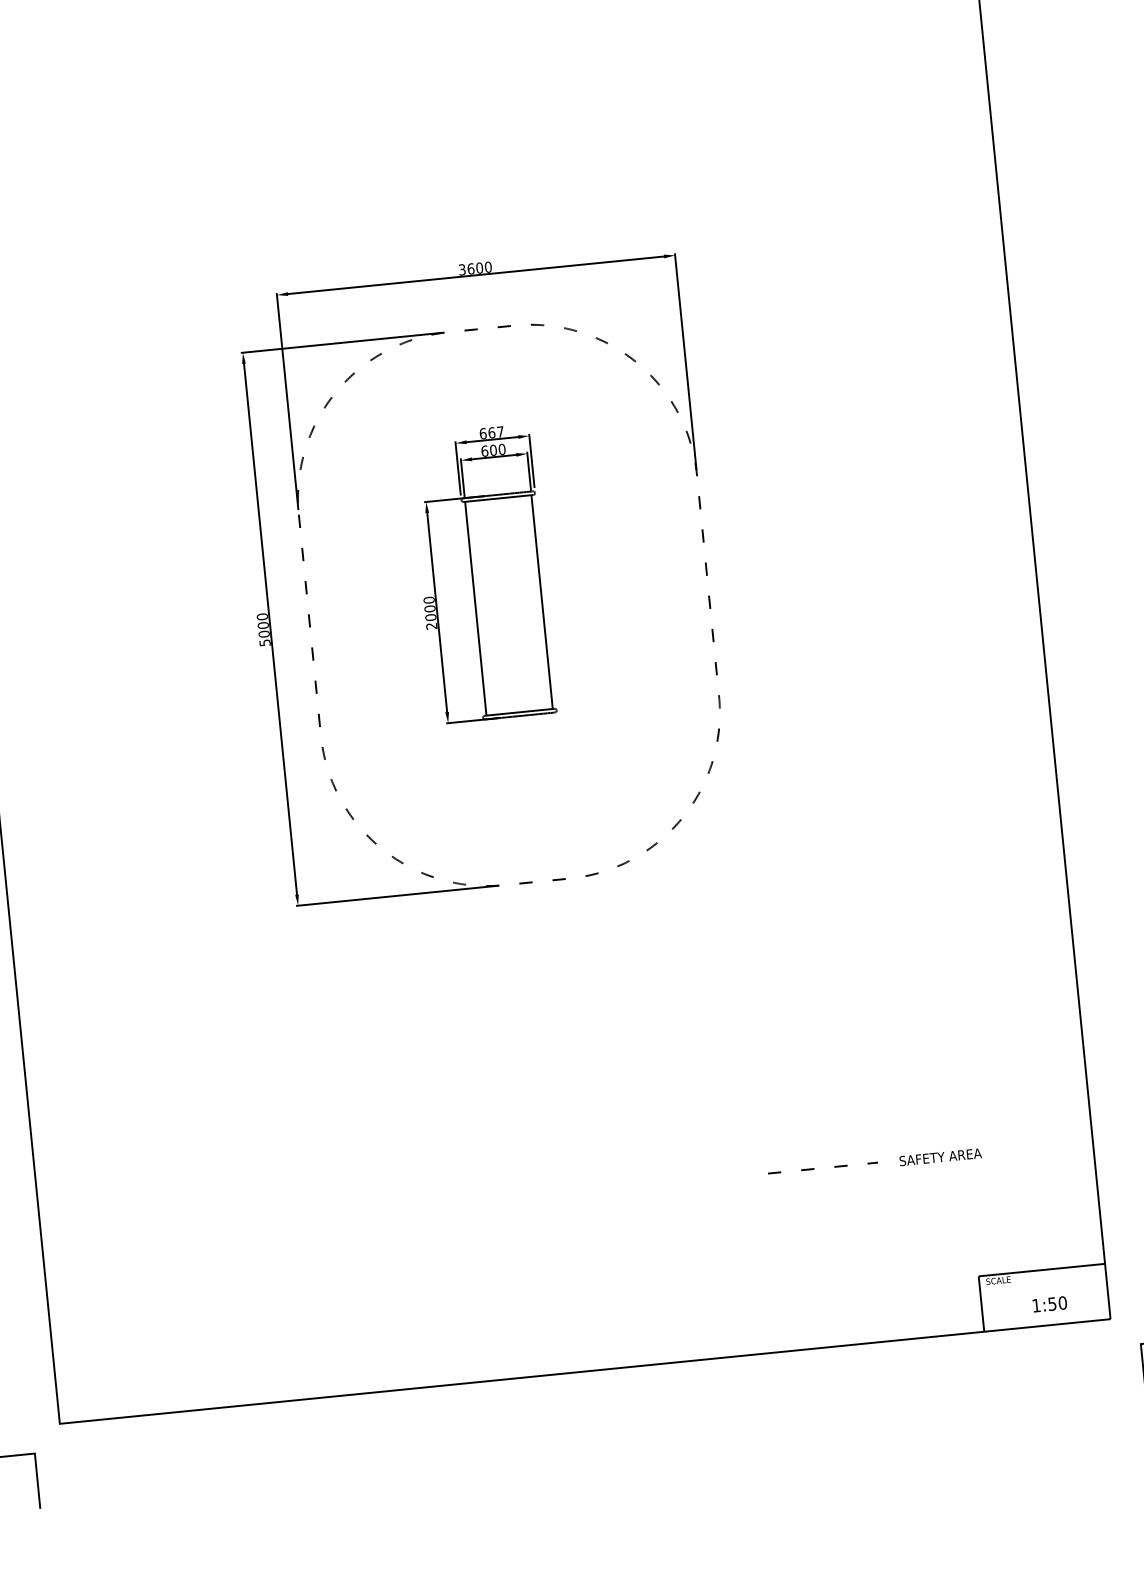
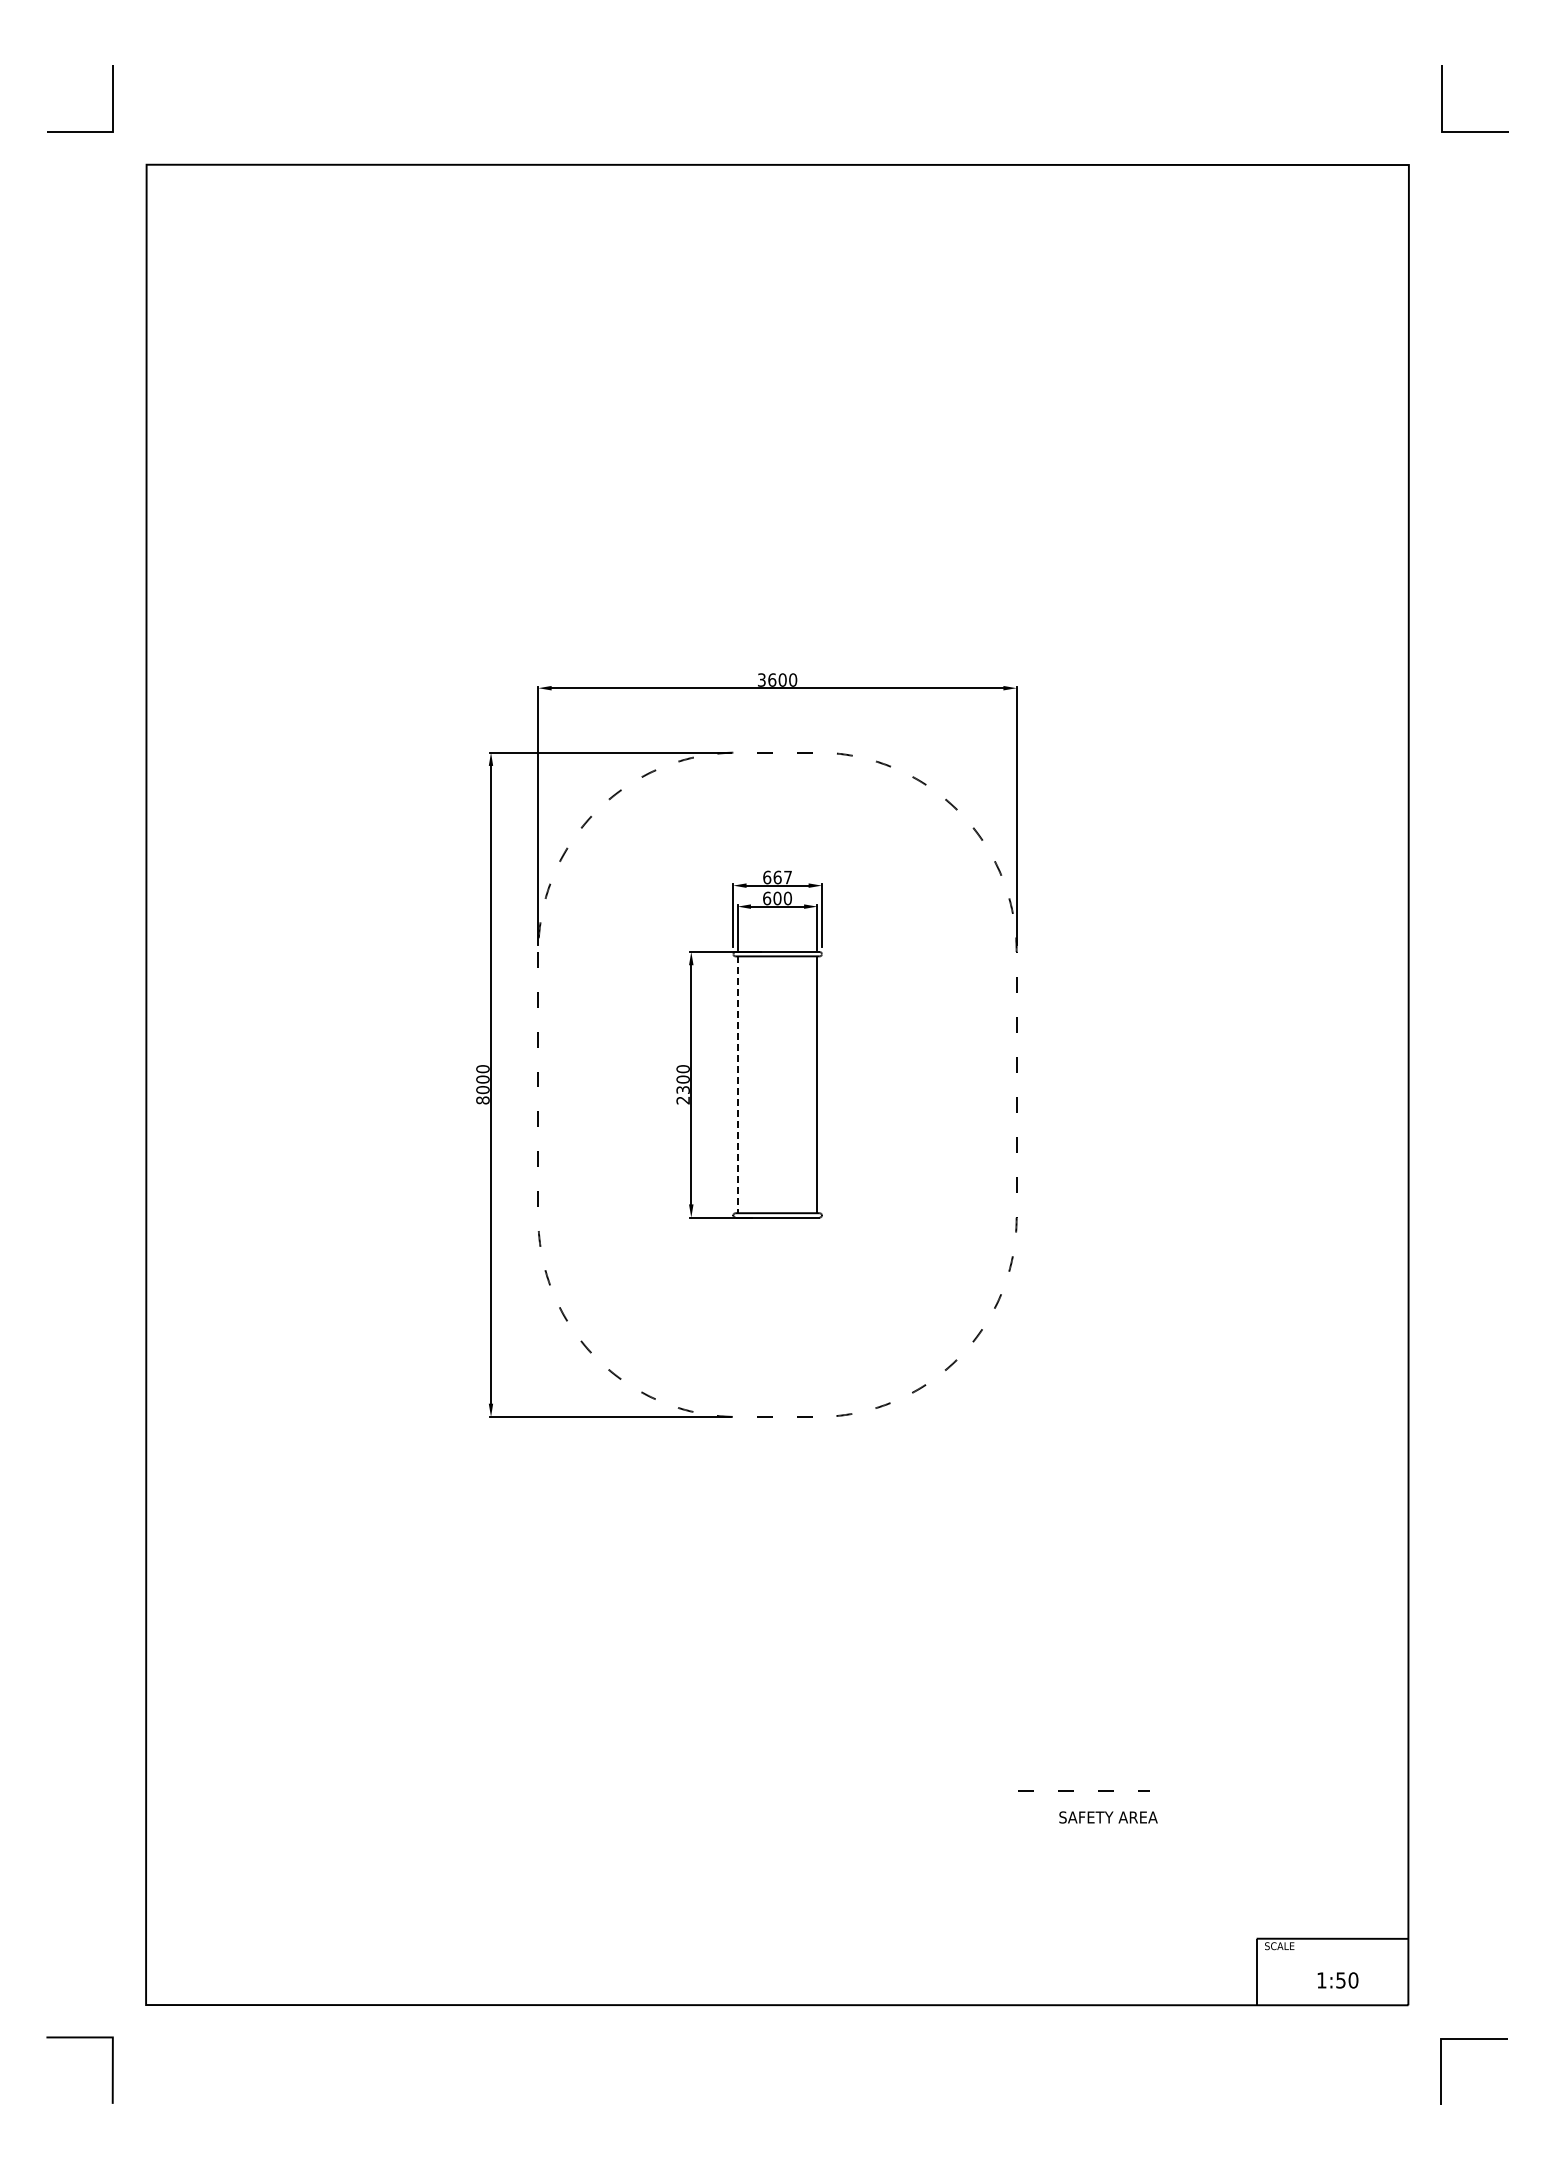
line: (475, 609) -> (737, 1085), solid -> dashed
text: (430, 618) -> (682, 1090), 2000 -> 2300
text: (264, 642) -> (482, 1100), 5000 -> 8000
text: (940, 1157) -> (1108, 1817), moved

